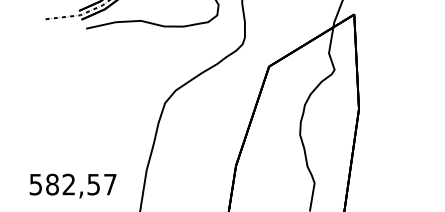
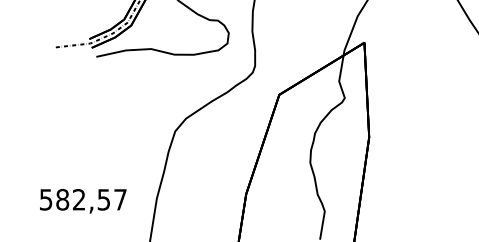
text: (73, 186) -> (83, 201), moved

